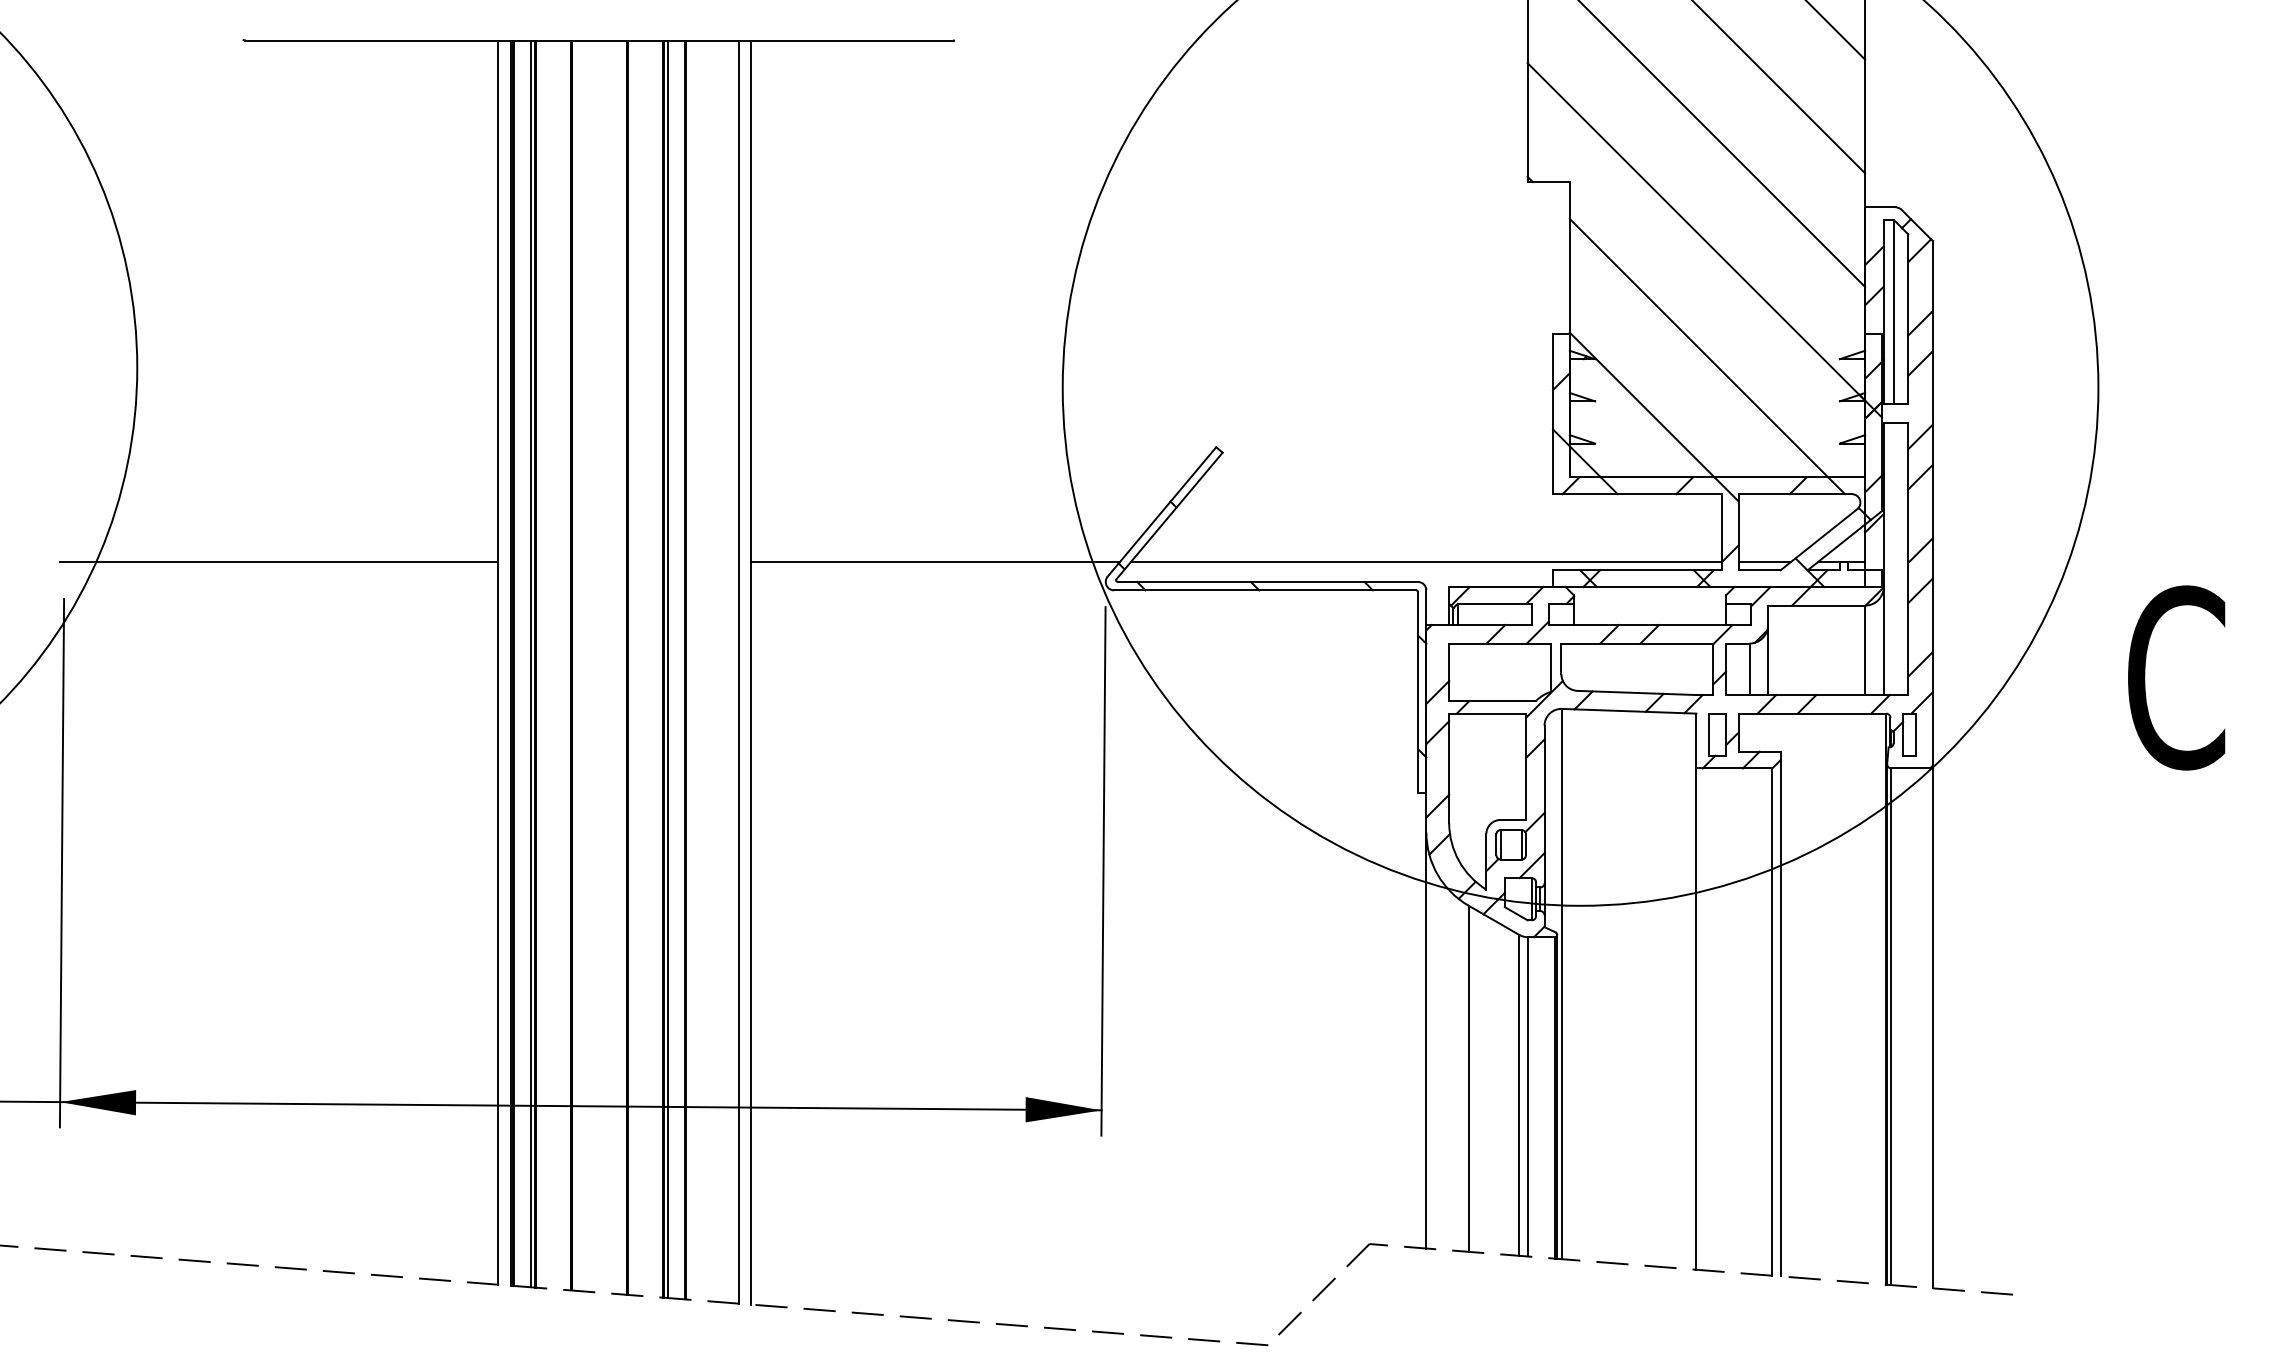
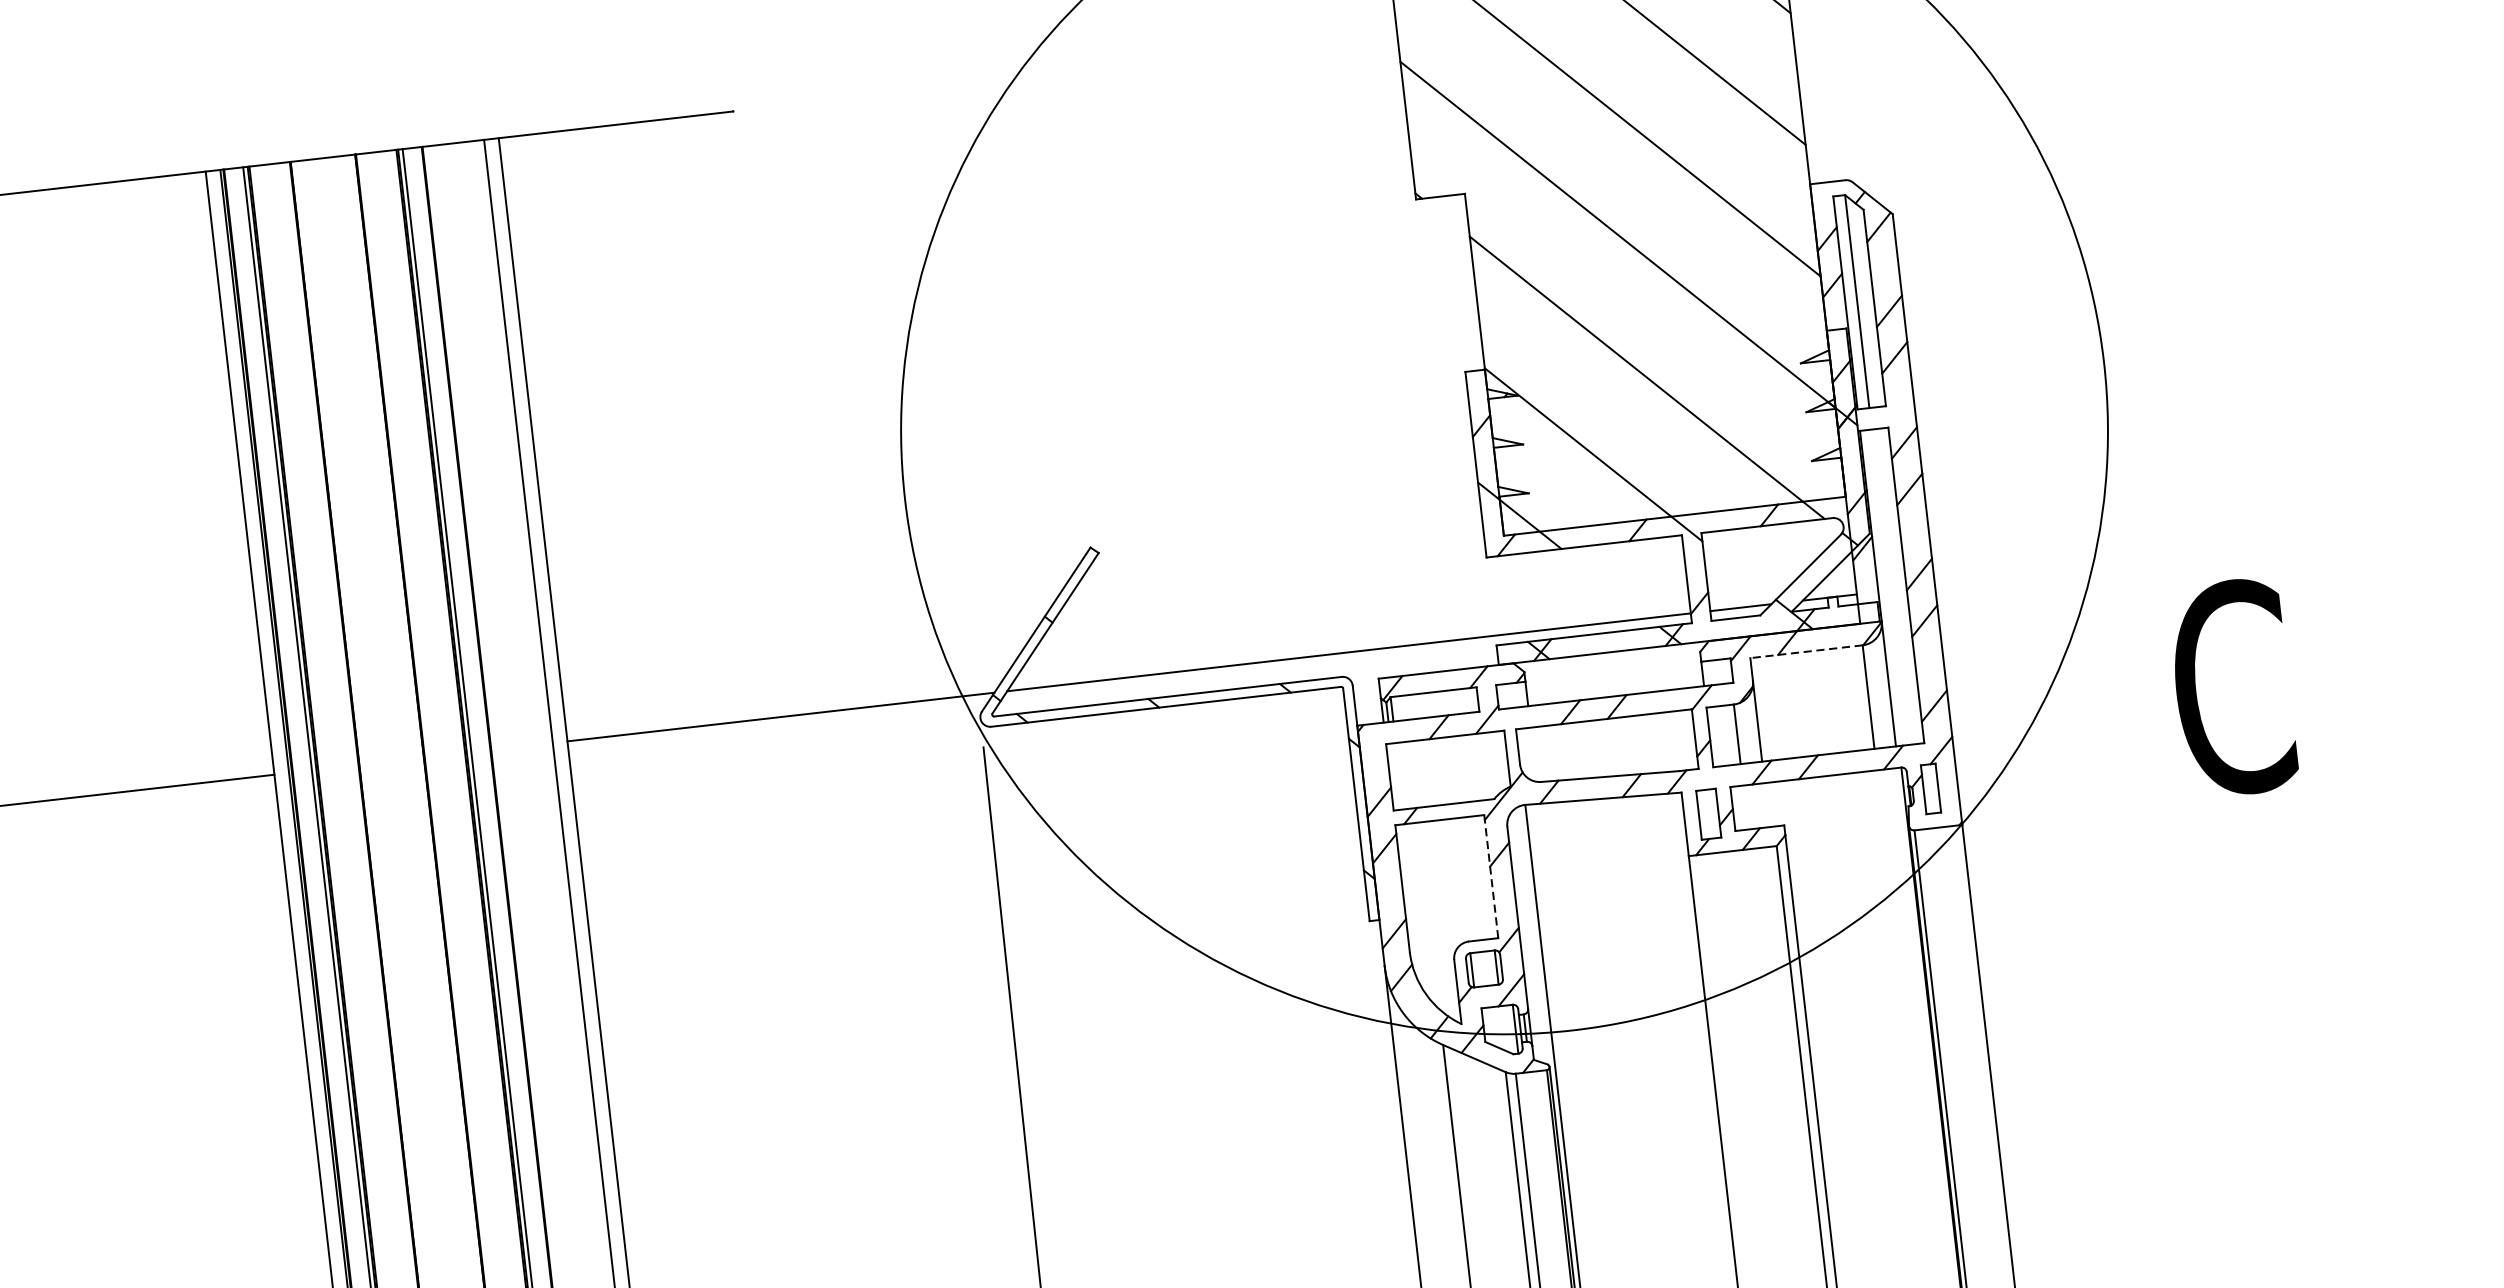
line: (1816, 605) -> (1806, 651), solid -> dashed
line: (1525, 766) -> (1490, 876), solid -> dashed

